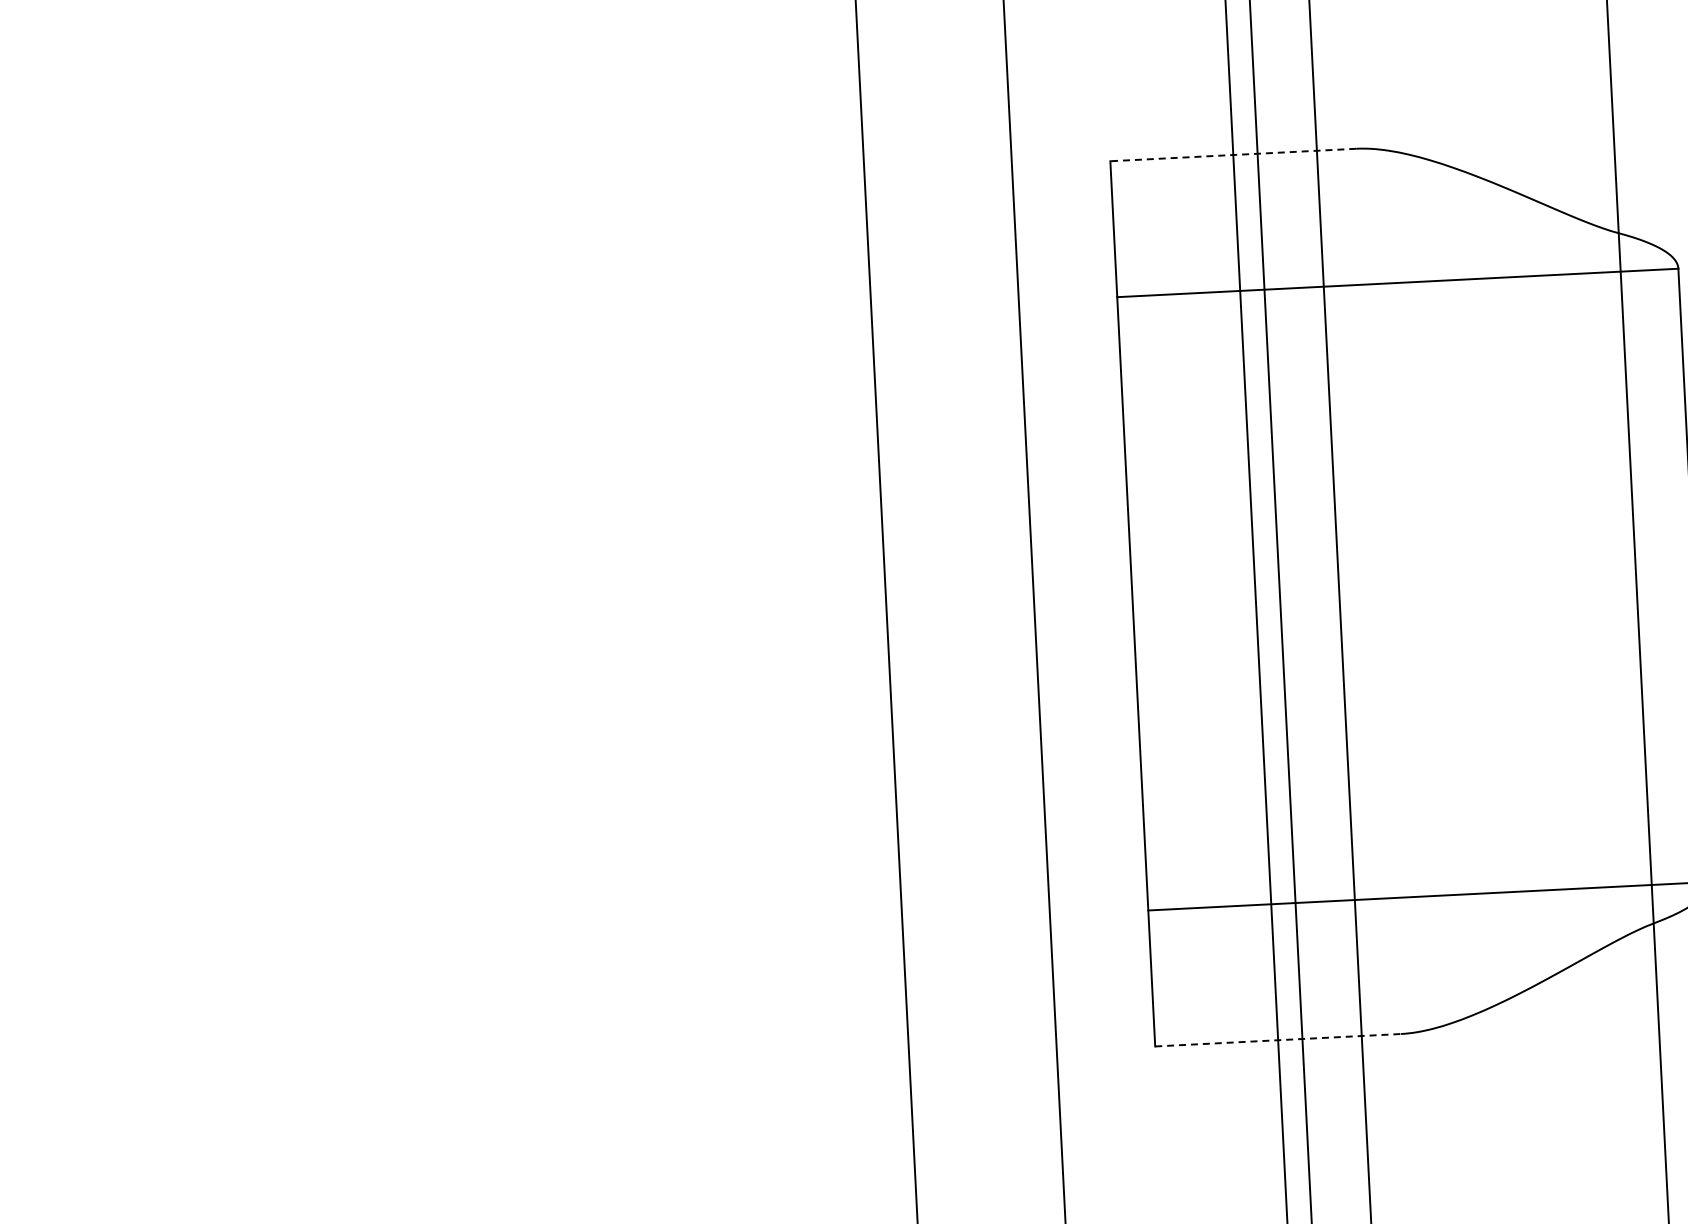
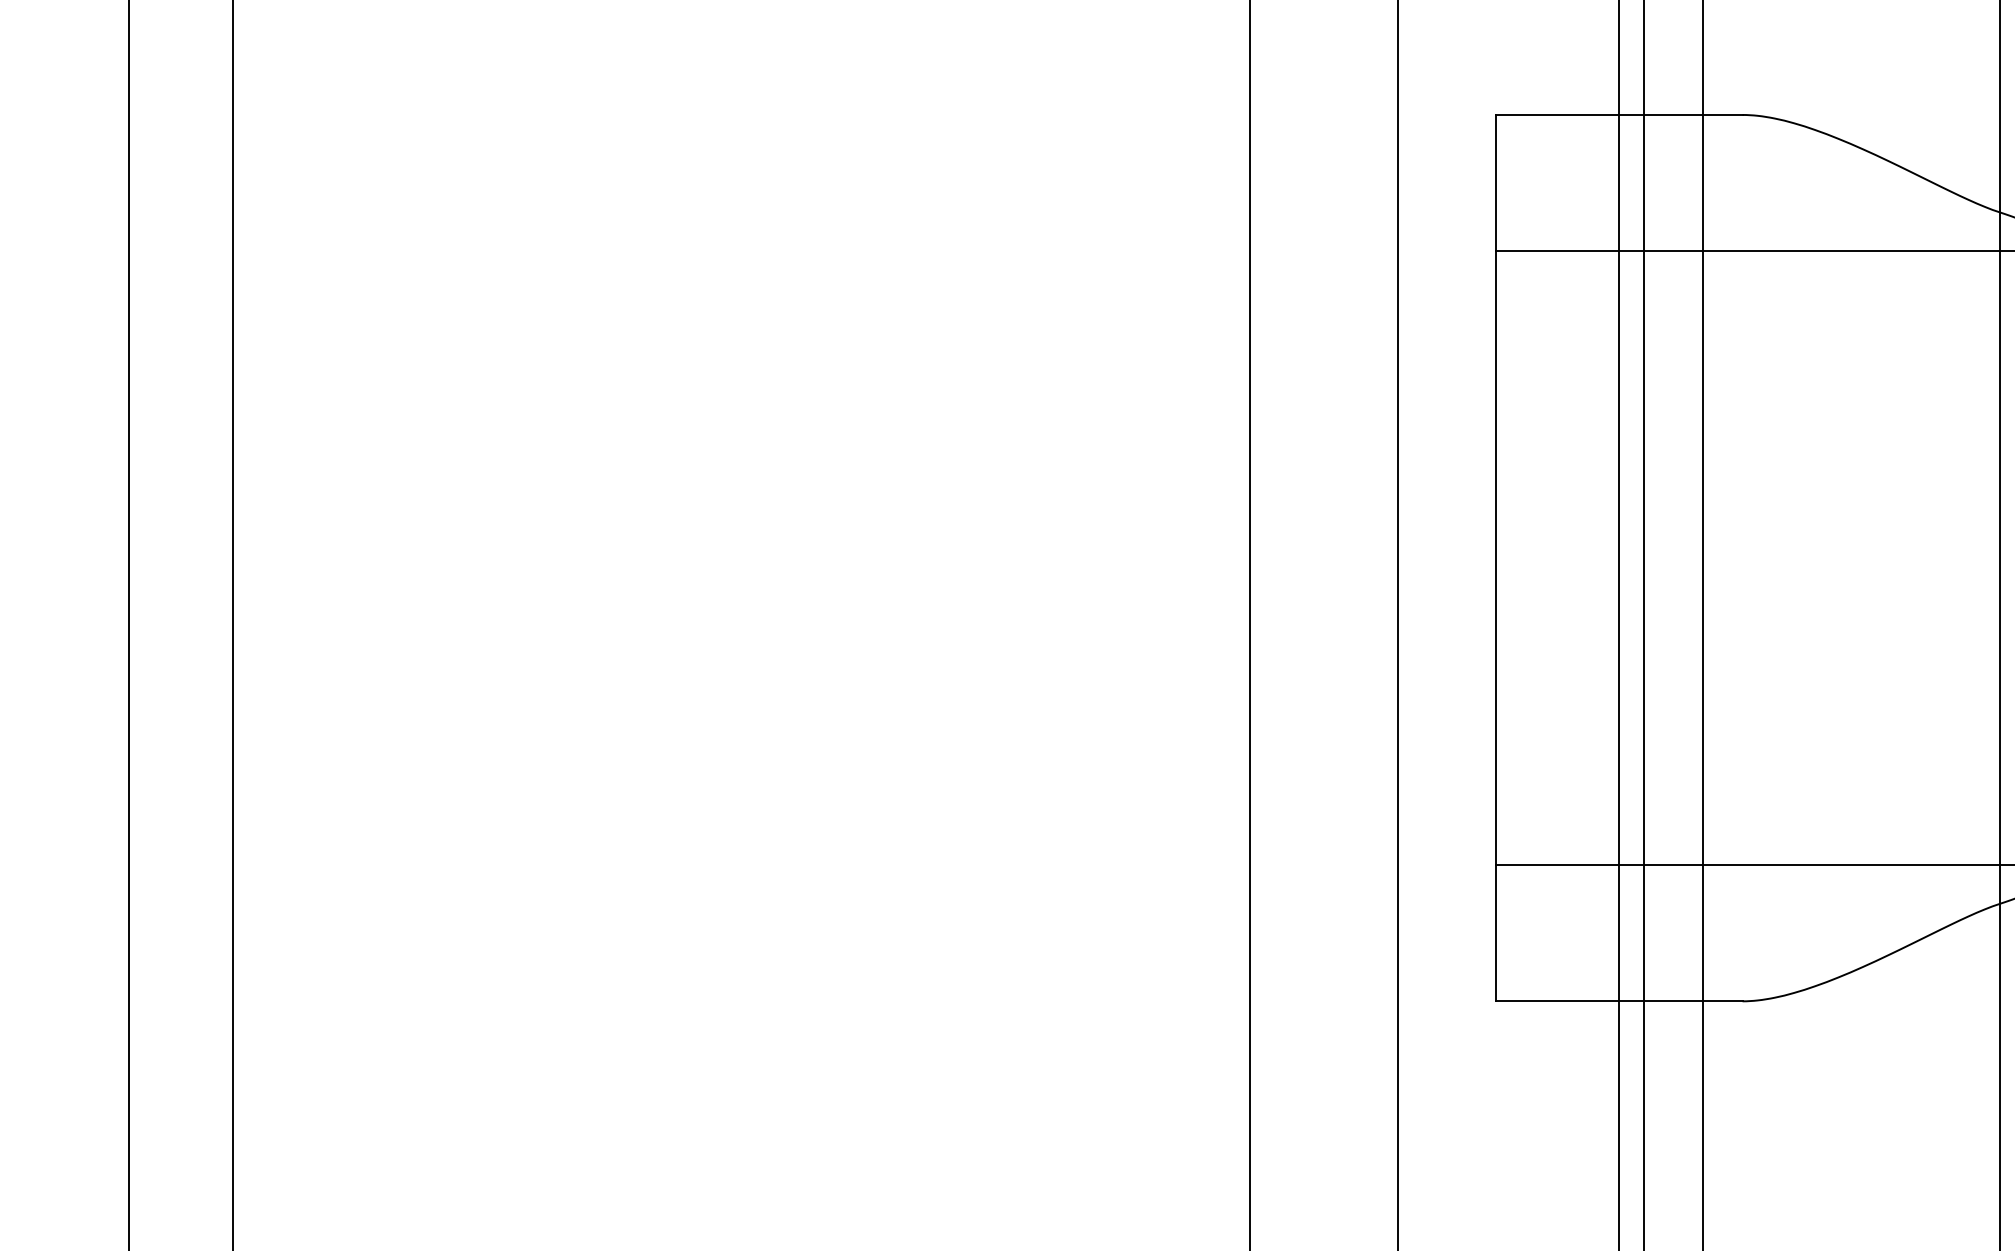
line: (1232, 154) -> (1618, 114), dashed -> solid
line: (1278, 1040) -> (1619, 1001), dashed -> solid

